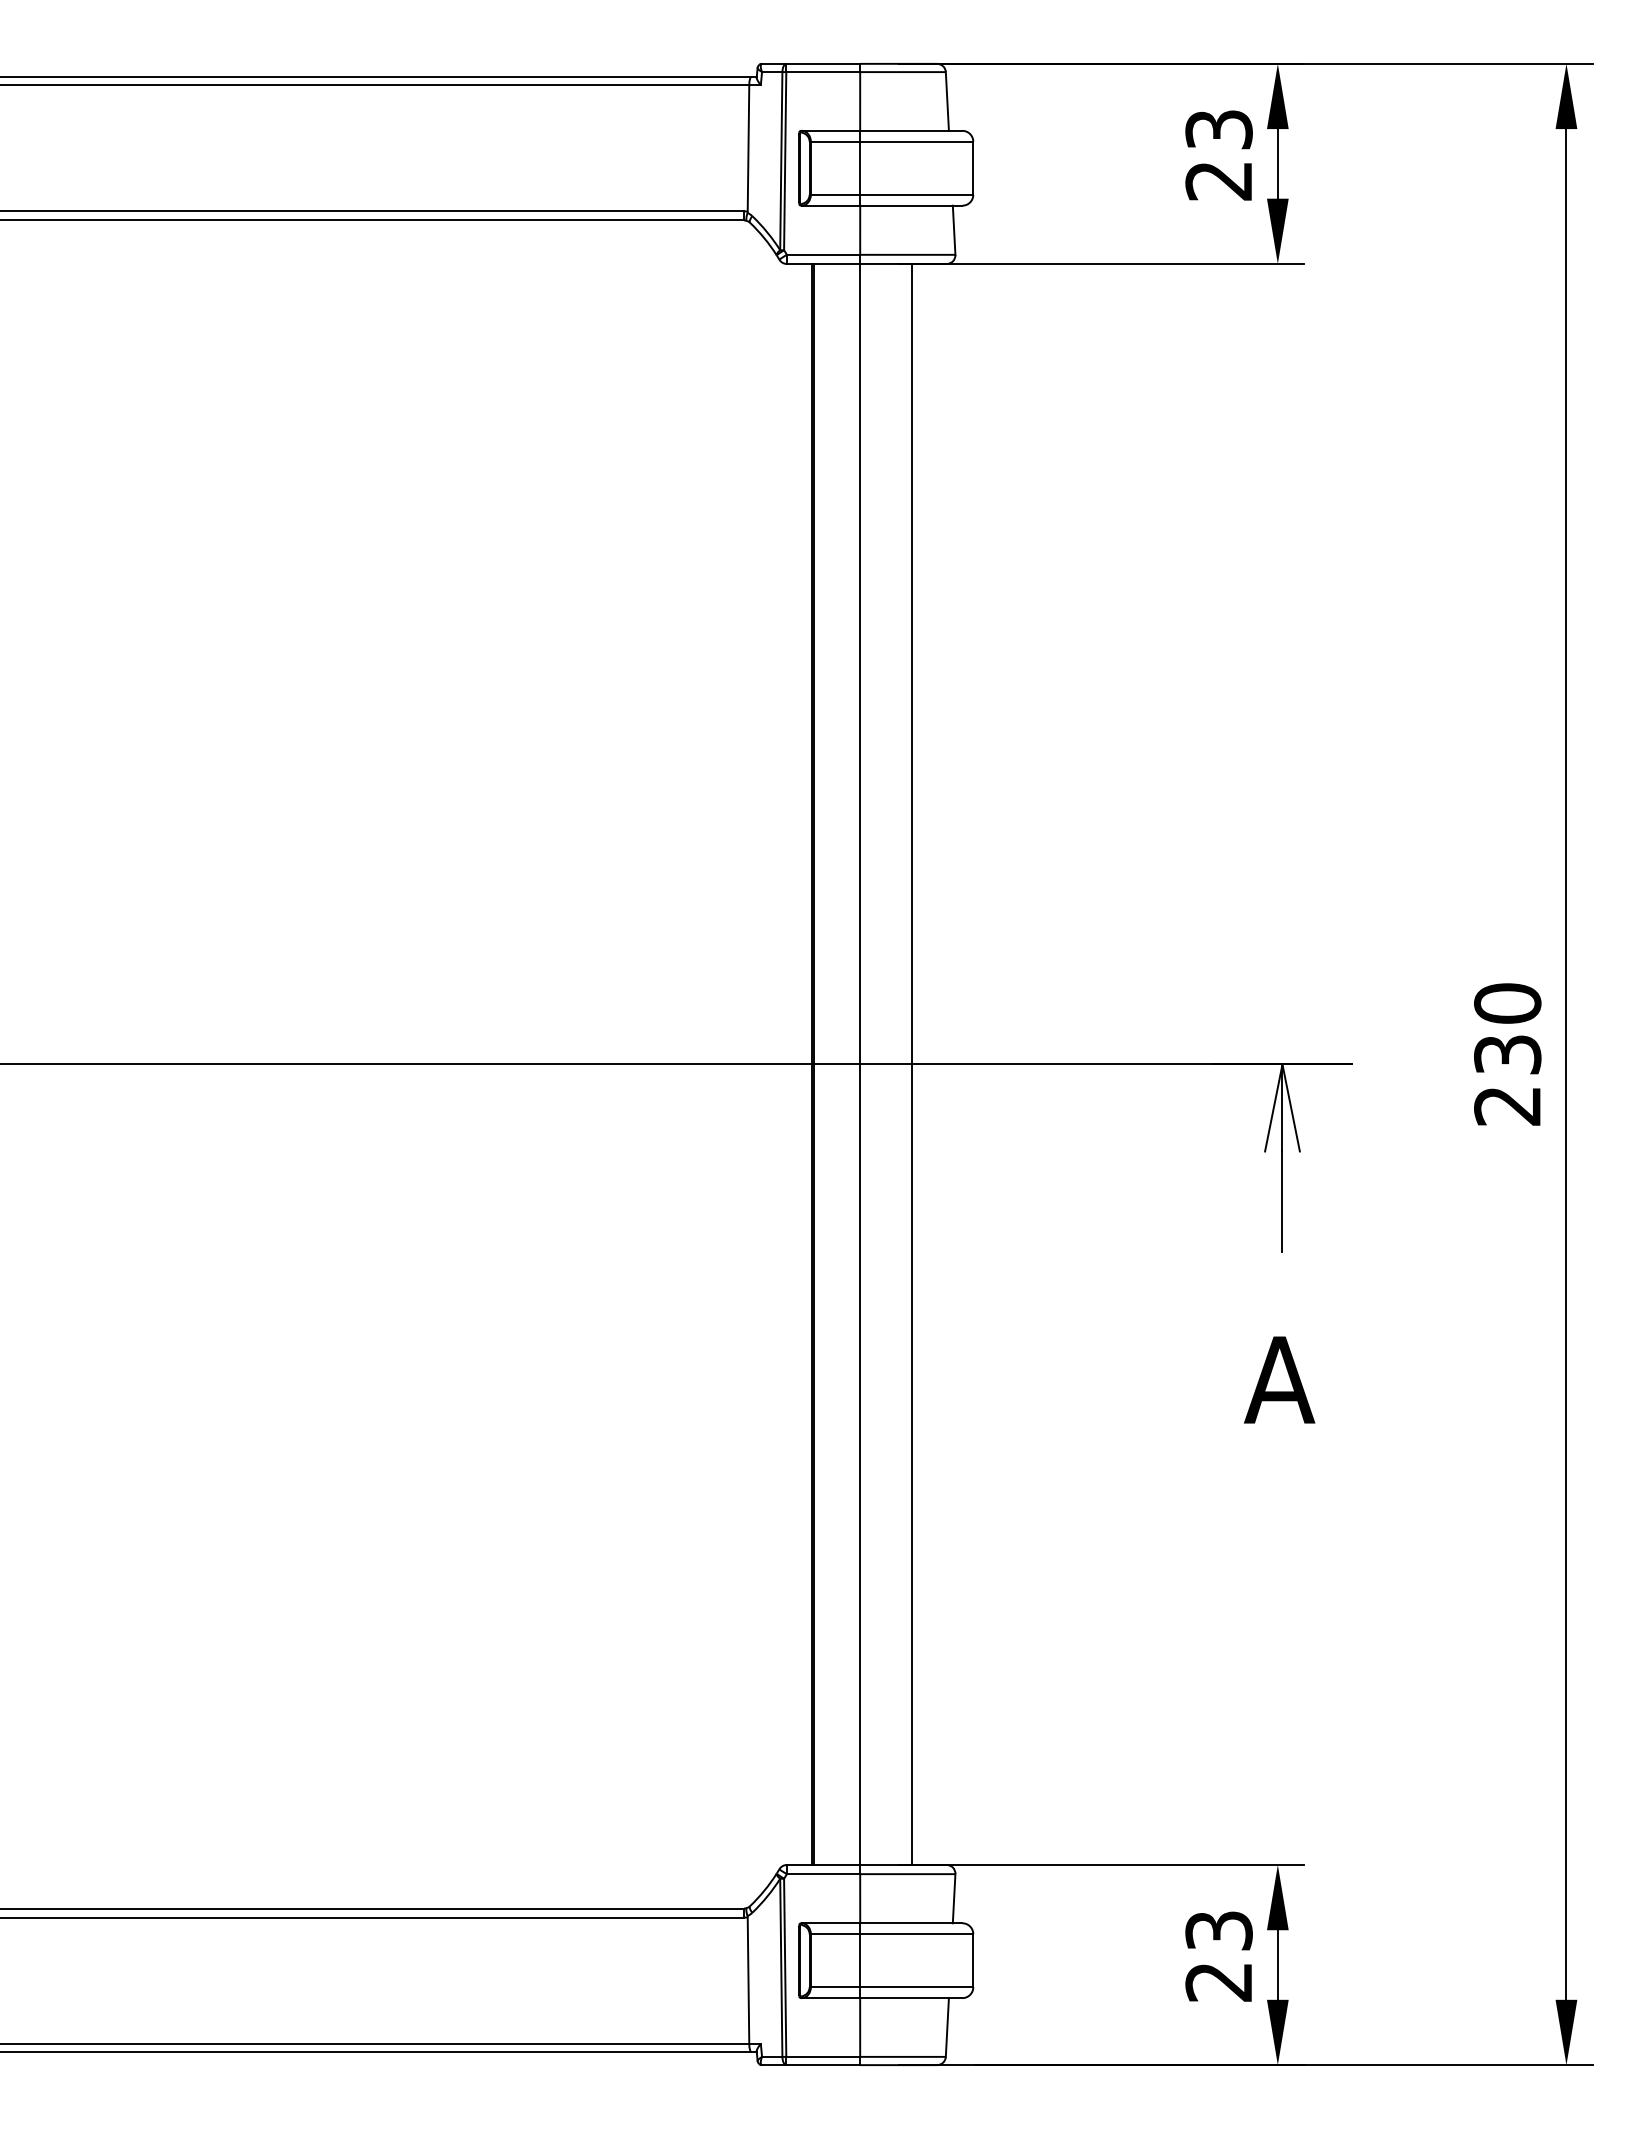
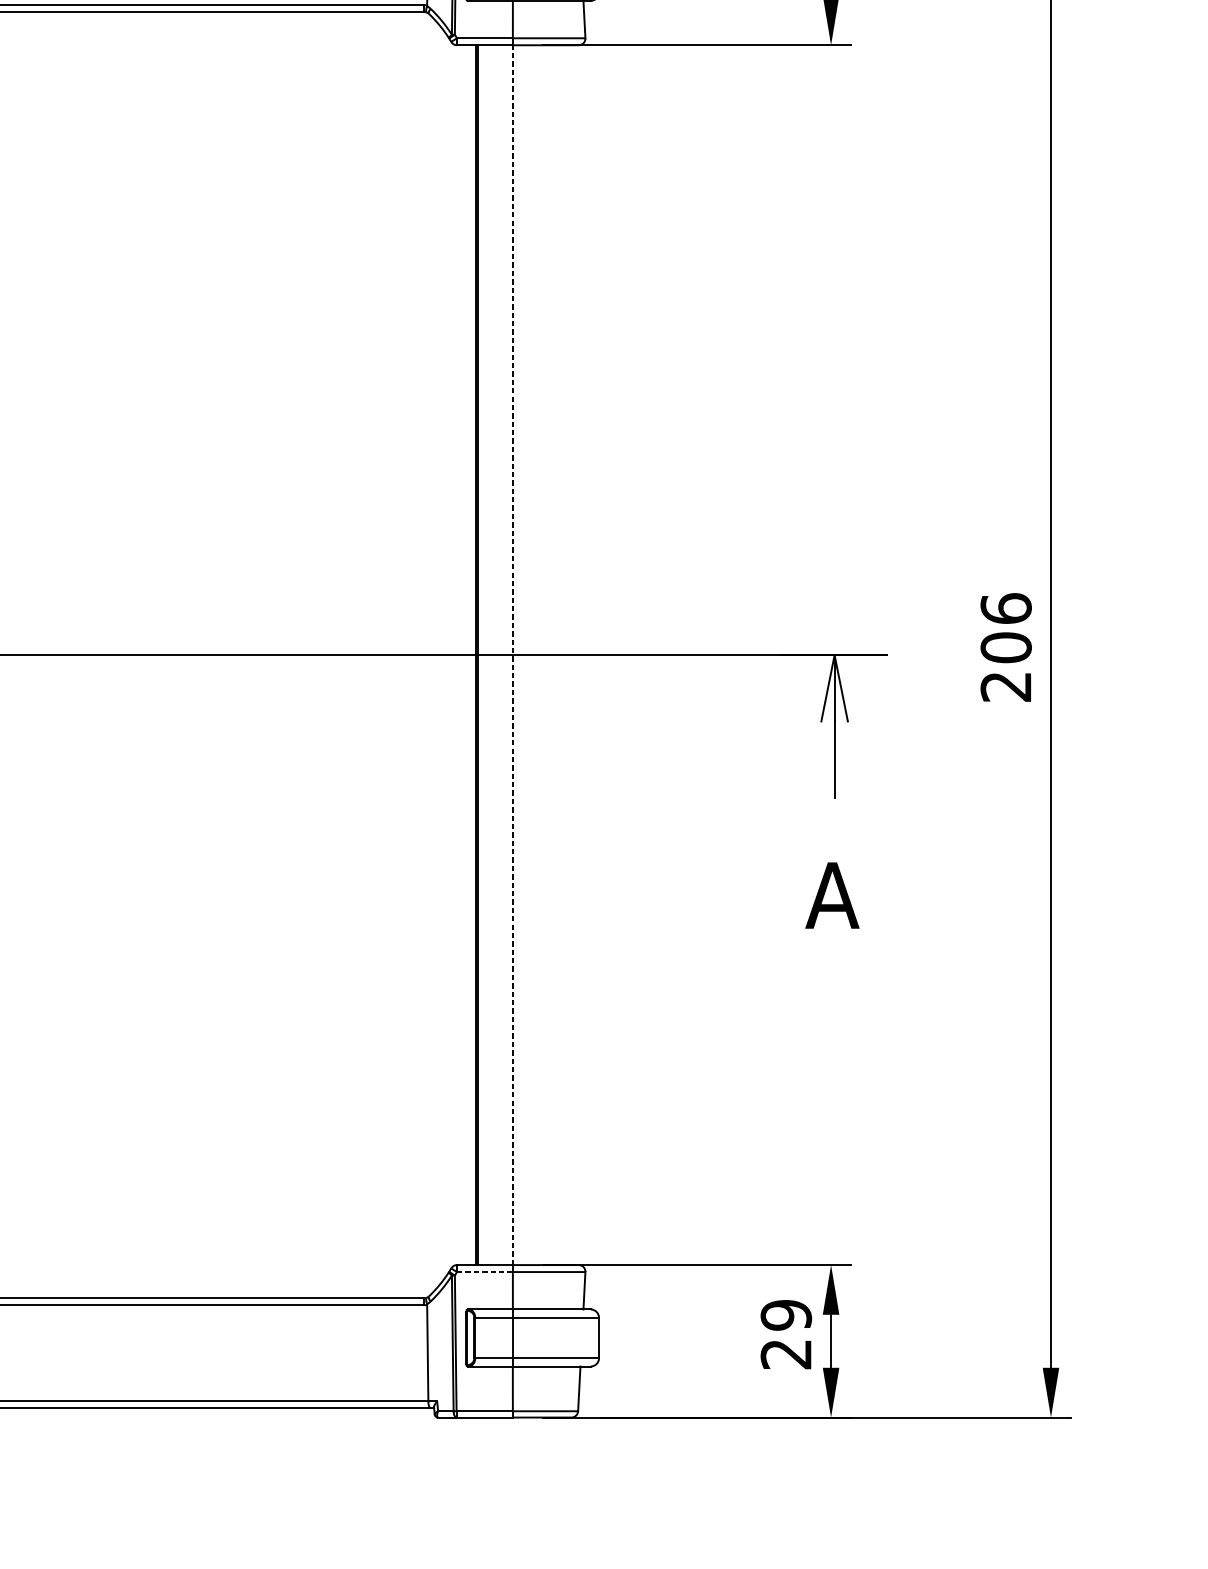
text: (1507, 1028) -> (1006, 627), 230 -> 206
line: (860, 1064) -> (513, 655), solid -> dashed
line: (912, 1064) -> (552, 655), removed
line: (823, 1874) -> (484, 1272), solid -> dashed
text: (1218, 1930) -> (785, 1314), 23 -> 29

